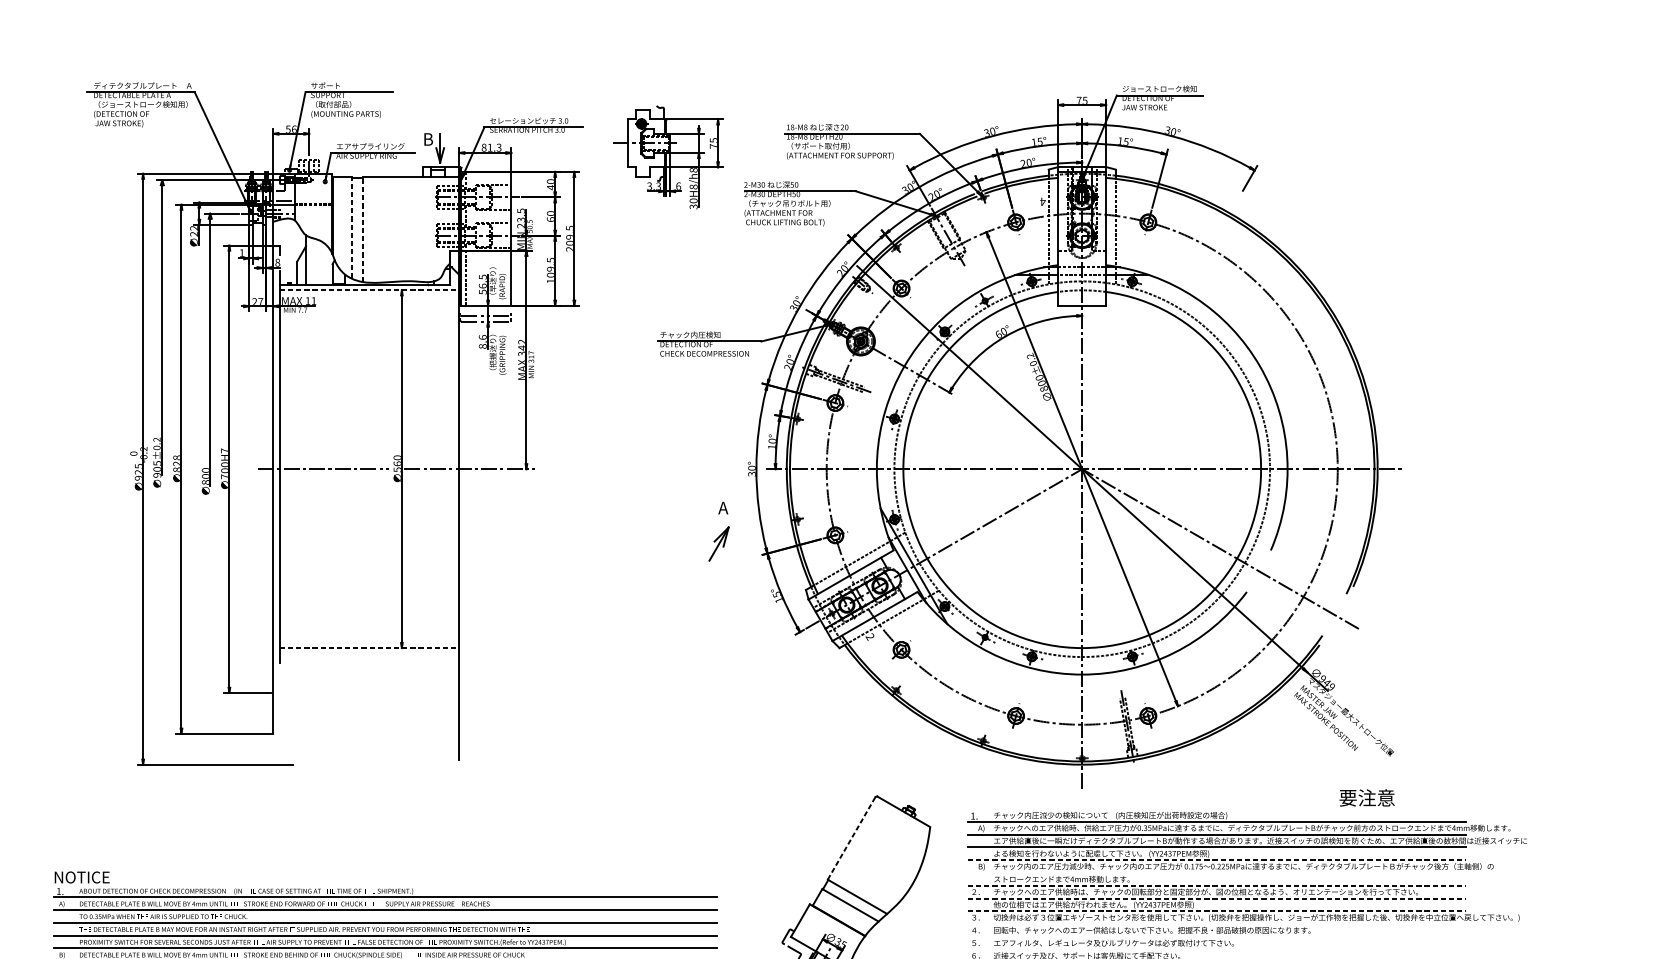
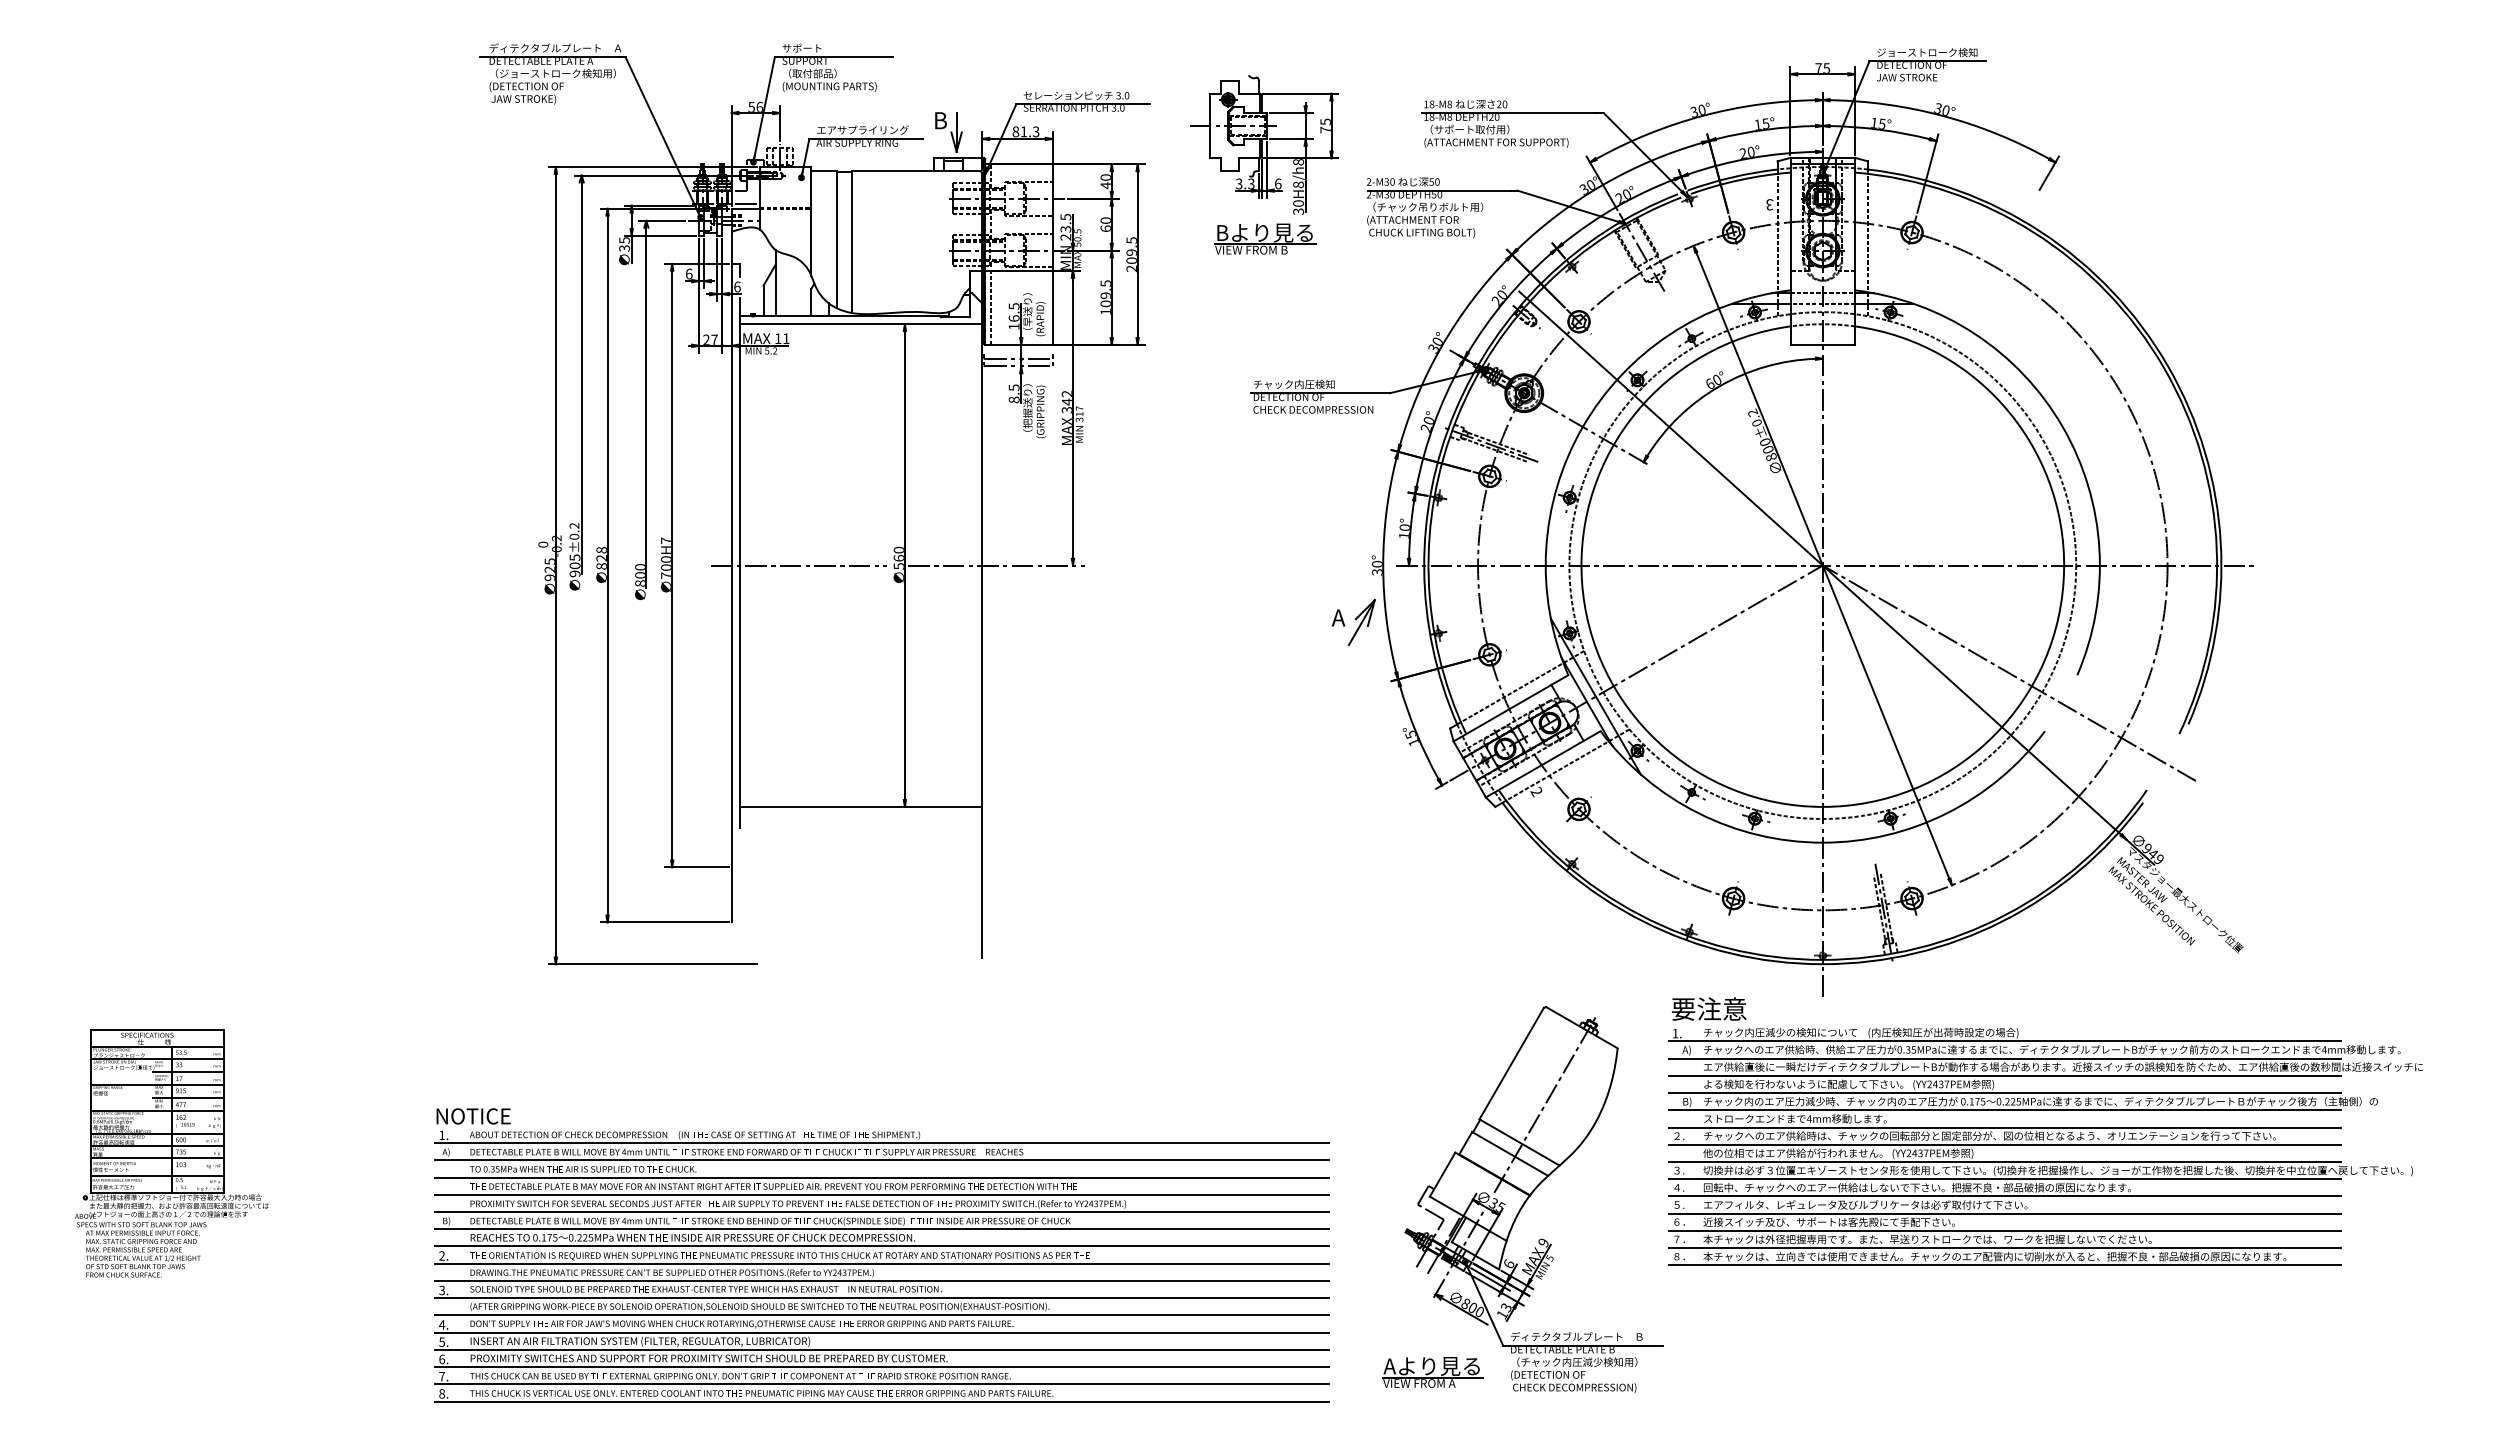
text: (1042, 201) -> (1769, 204), 4 -> 3
part: (669, 226) -> (1265, 238), added
line: (351, 227) -> (837, 239), dashed -> solid
line: (362, 229) -> (851, 242), dashed -> solid
text: (194, 231) -> (624, 244), 22 -> 35
text: (242, 252) -> (689, 273), 1 -> 6
text: (277, 262) -> (737, 286), 8 -> 6
line: (369, 290) -> (861, 324), dashed -> solid
text: (482, 292) -> (1013, 326), 56.5 -> 16.5
text: (303, 309) -> (771, 350), 7.7 -> 5.2
text: (482, 337) -> (1013, 387), 8.6 -> 8.5
part: (718, 544) -> (1361, 622), moved
line: (369, 647) -> (861, 806), dashed -> solid
text: (1367, 797) -> (1709, 1008), moved
line: (852, 838) -> (1512, 1063), dashed -> solid
line: (1217, 860) -> (2005, 1093), dashed -> solid
line: (876, 867) -> (1545, 1103), added
line: (1216, 873) -> (2004, 1110), added
line: (1217, 885) -> (2005, 1127), dashed -> solid
line: (1217, 898) -> (2005, 1144), dashed -> solid
line: (1217, 911) -> (2005, 1162), dashed -> solid
line: (1216, 924) -> (2004, 1179), added
line: (1216, 936) -> (2004, 1196), added
line: (1216, 949) -> (2004, 1213), added

